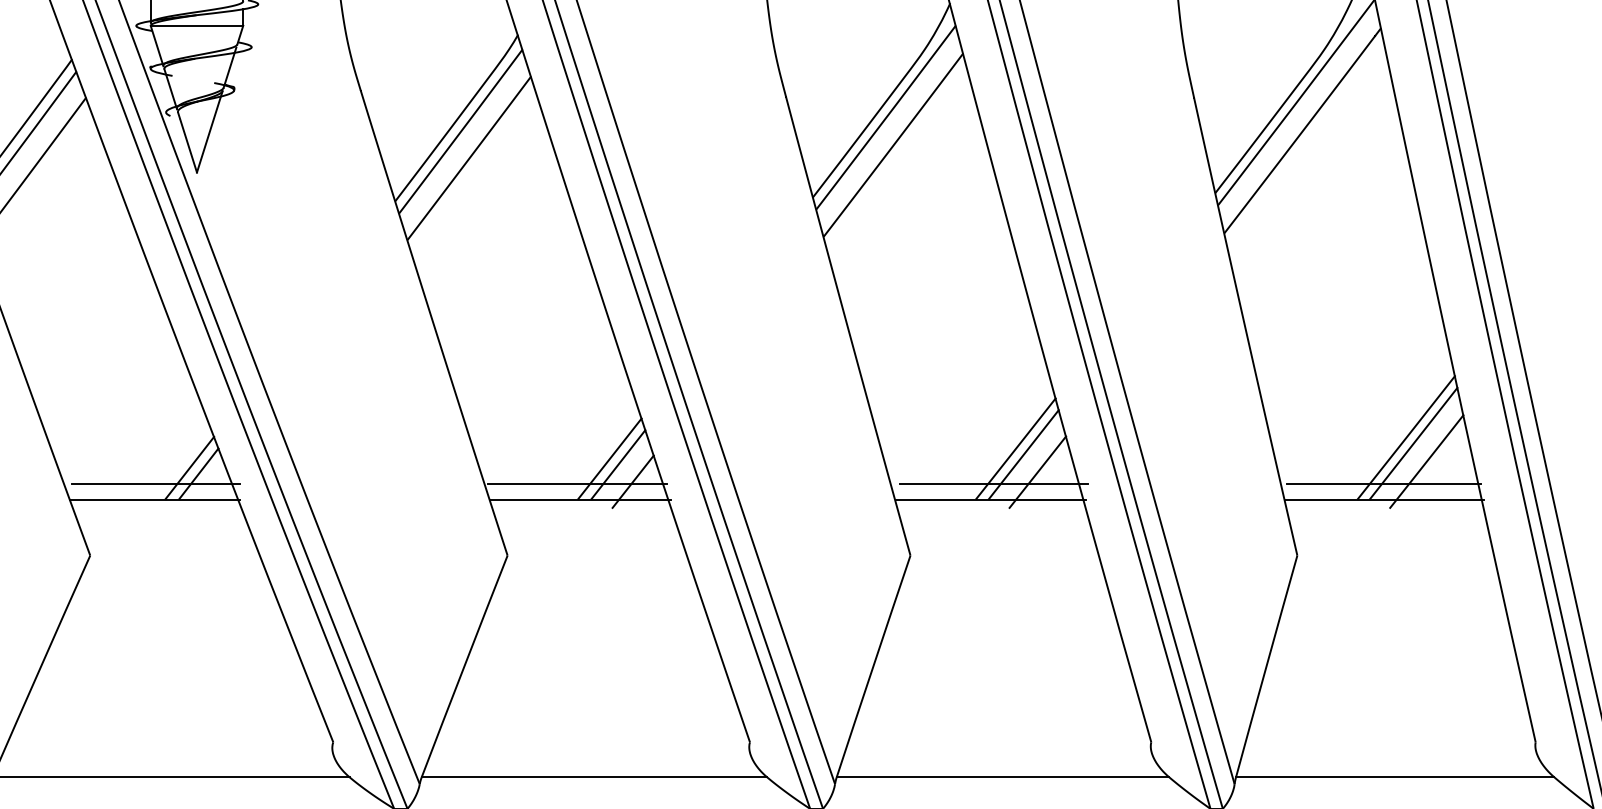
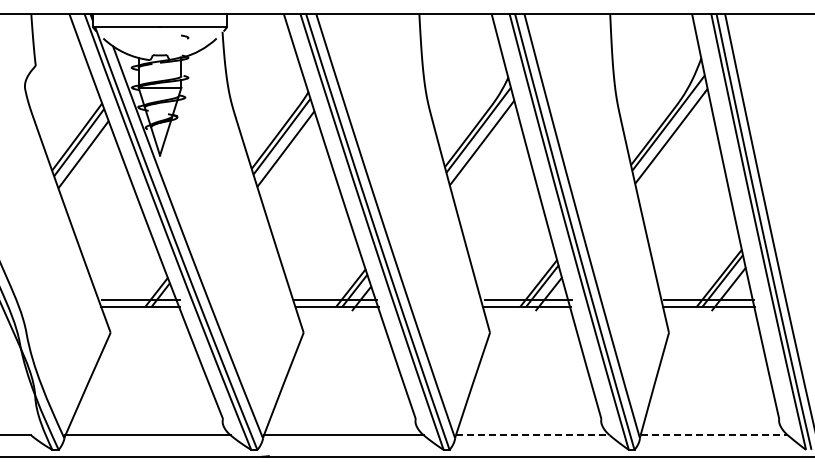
line: (1002, 777) -> (532, 435), solid -> dashed
line: (1395, 777) -> (714, 435), solid -> dashed

